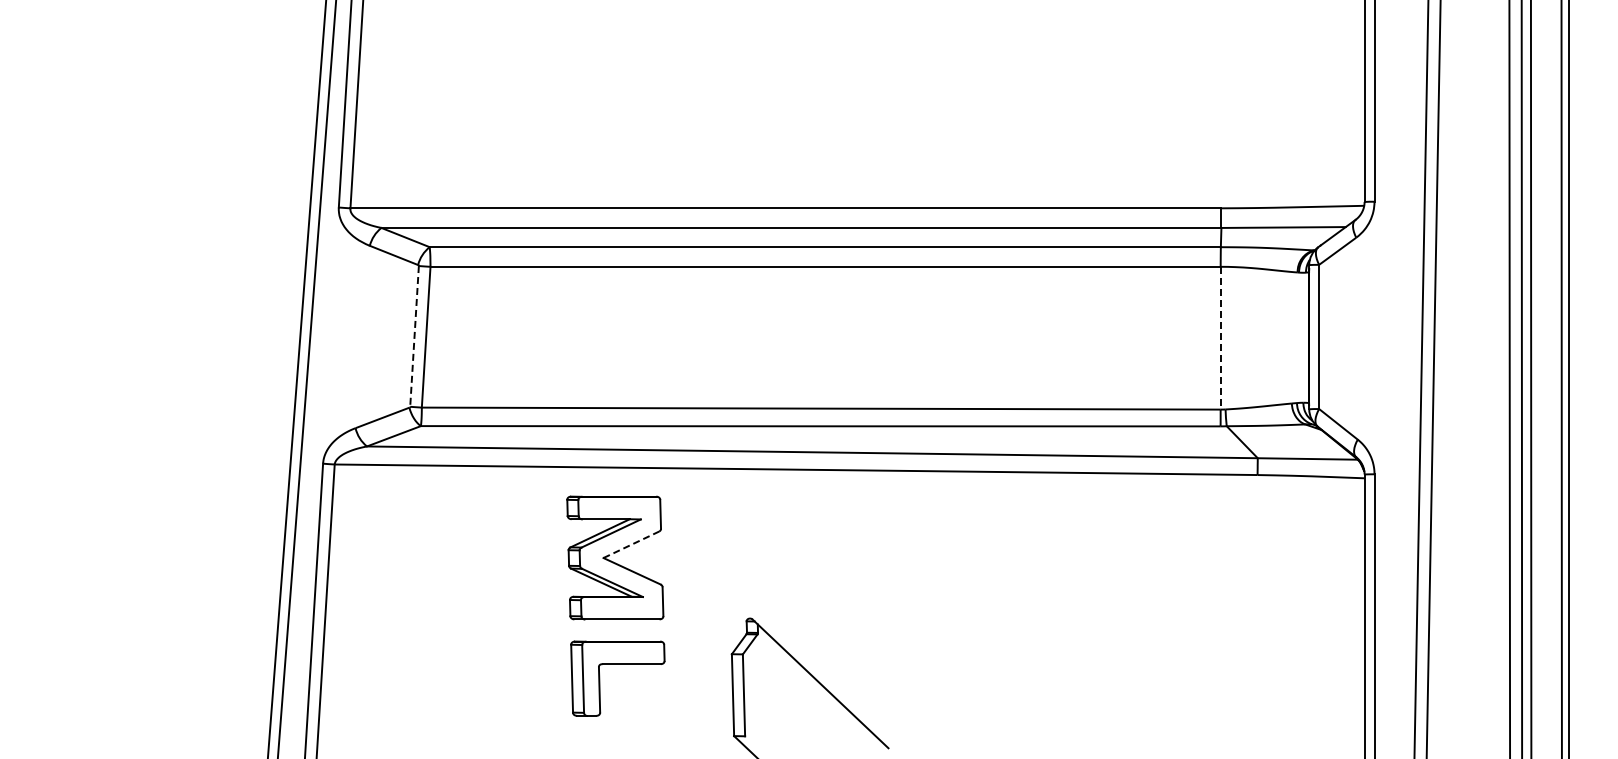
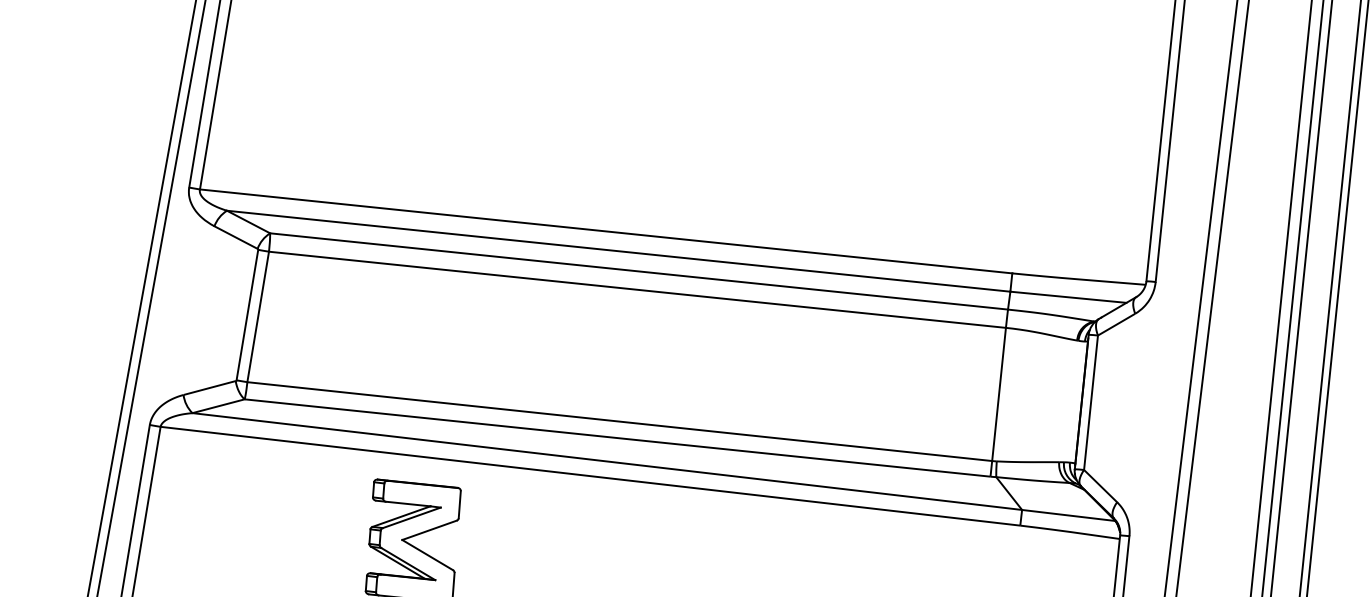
line: (414, 336) -> (247, 315), dashed -> solid
line: (1220, 338) -> (998, 394), dashed -> solid
line: (631, 544) -> (429, 530), dashed -> solid

